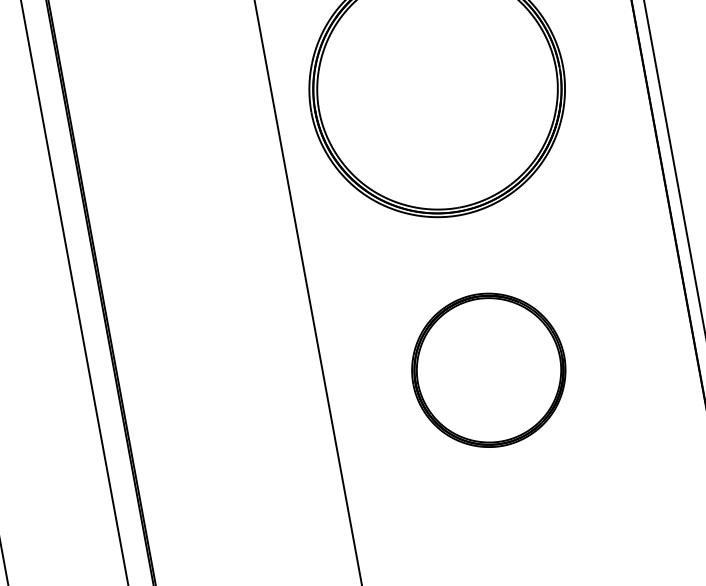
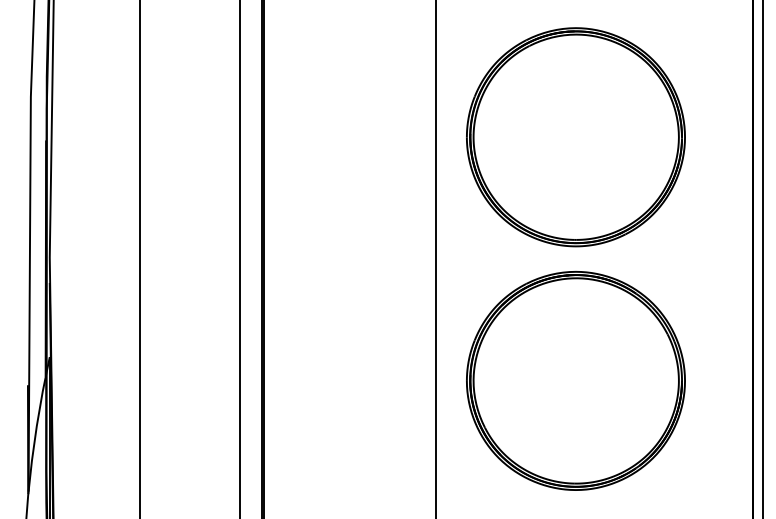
part: (488, 369) -> (575, 380), size x1.67

